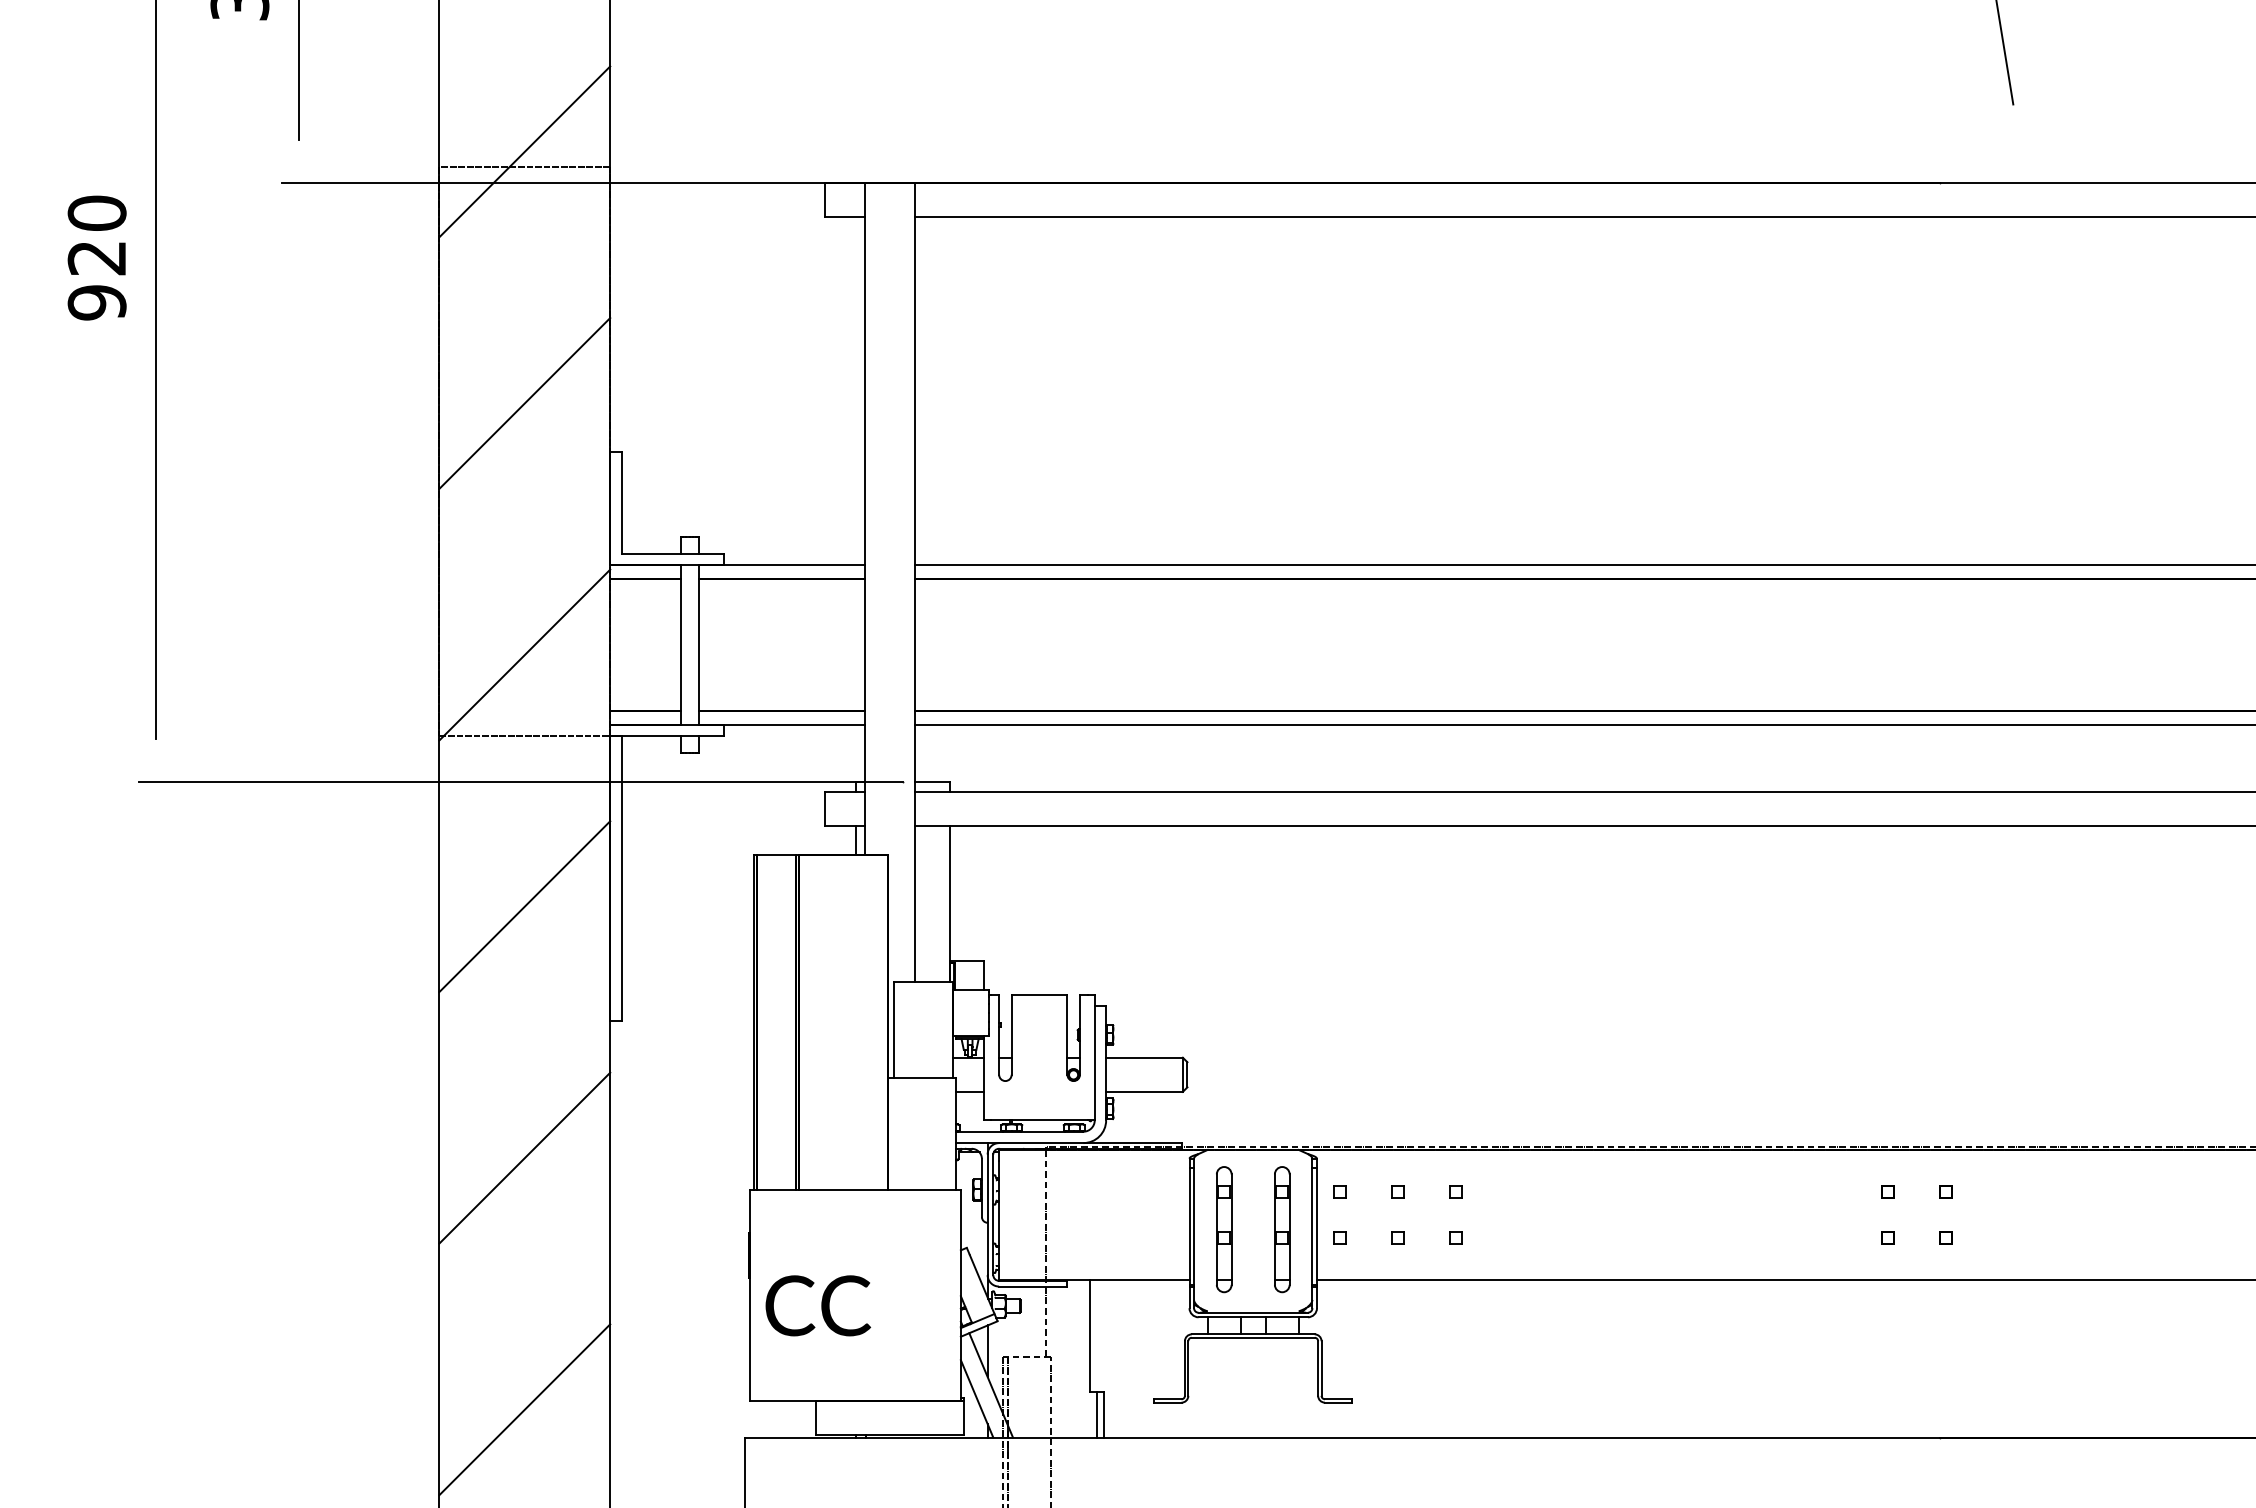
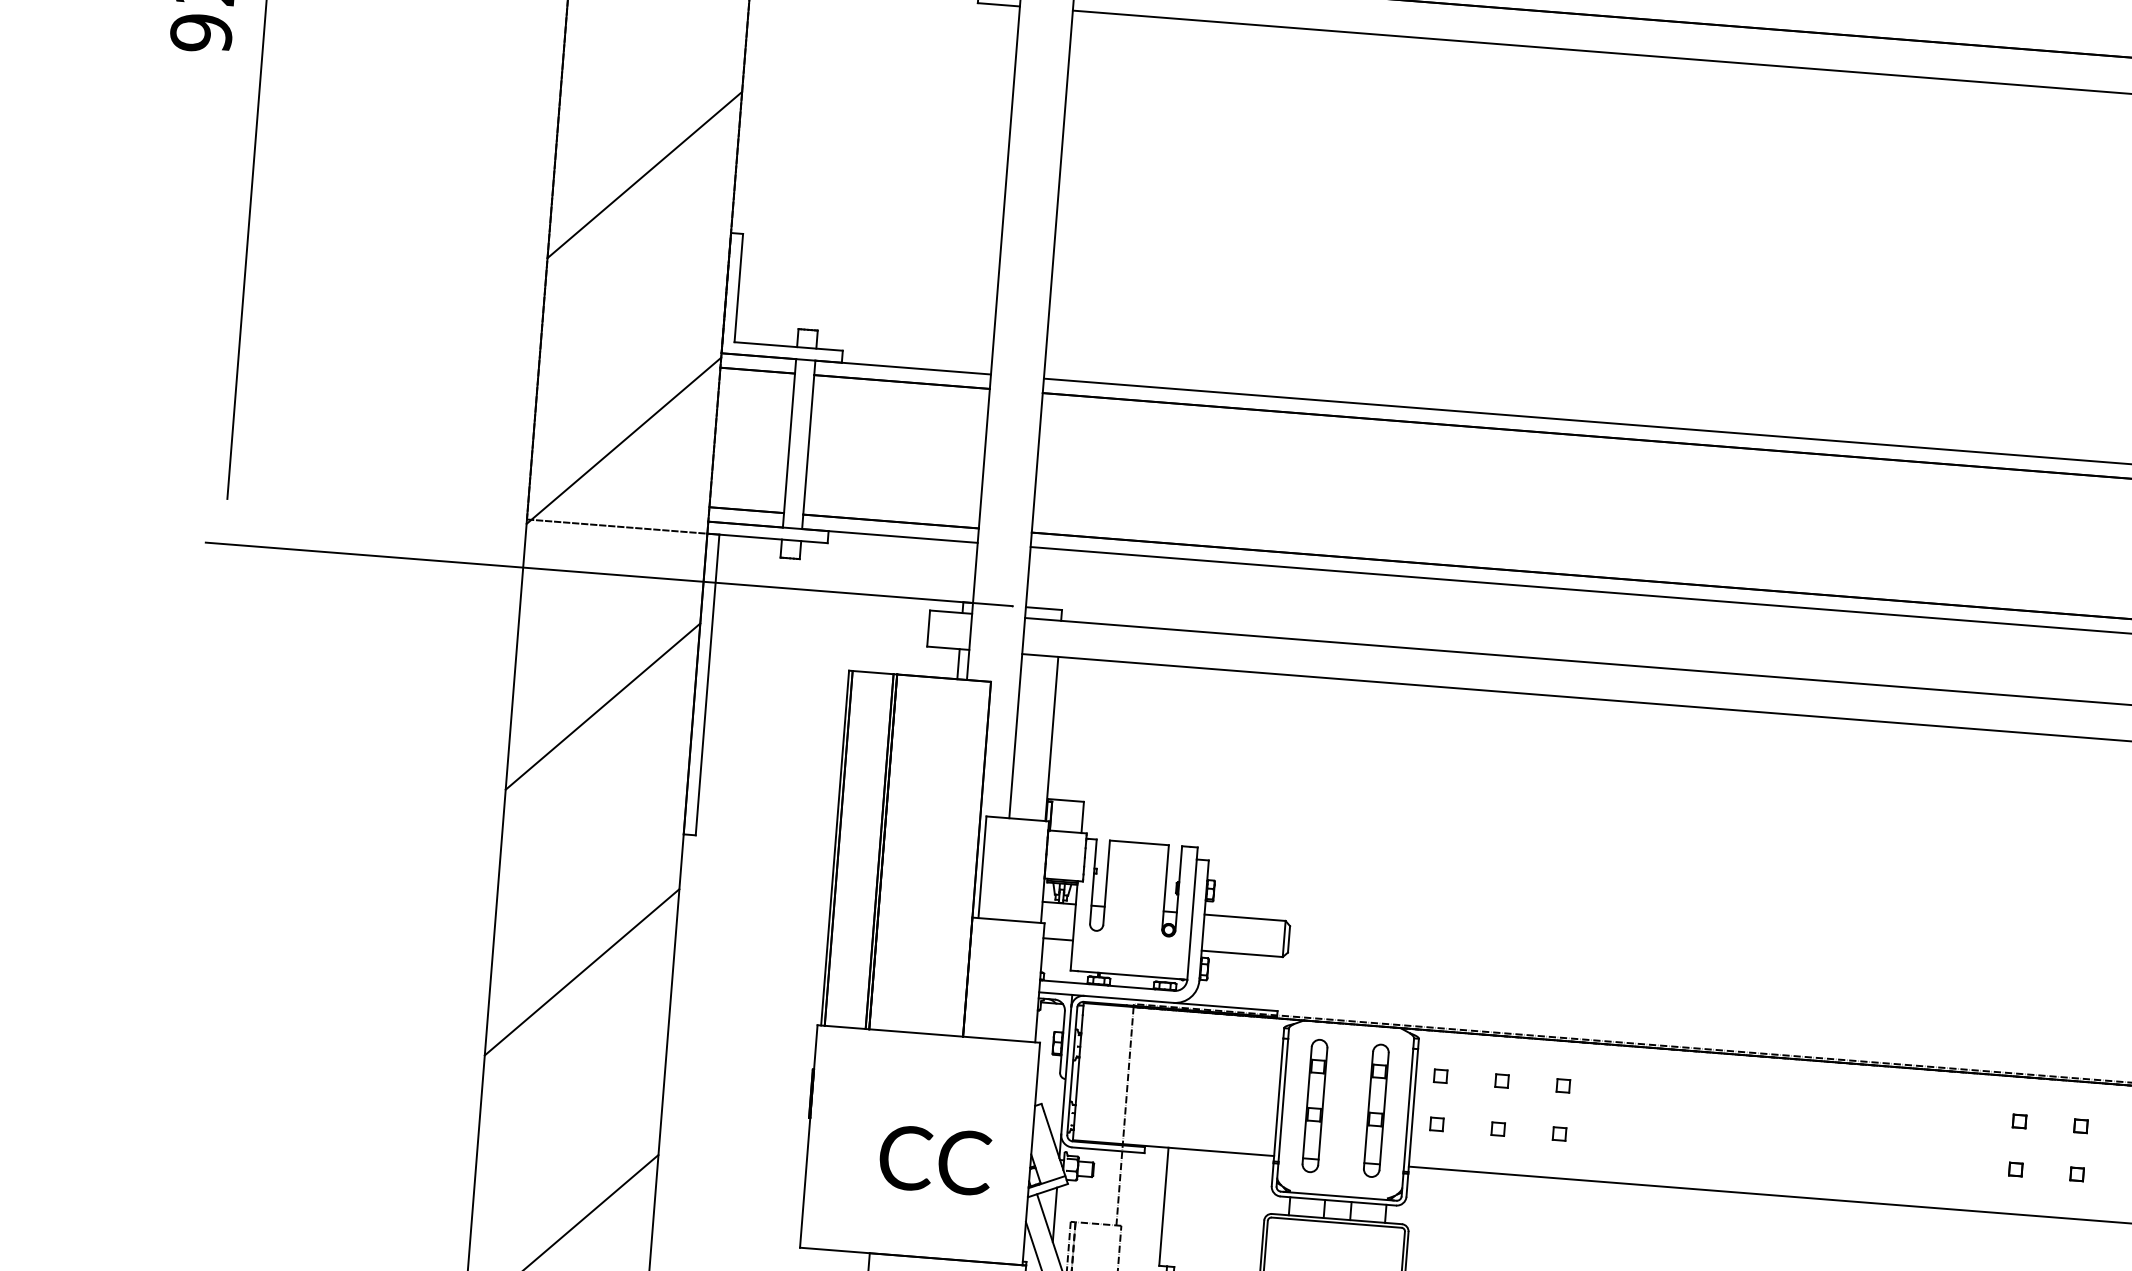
text: (818, 1305) -> (935, 1160), moved

